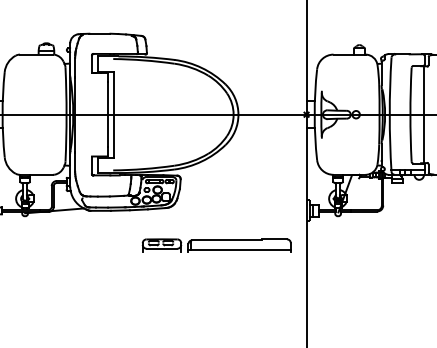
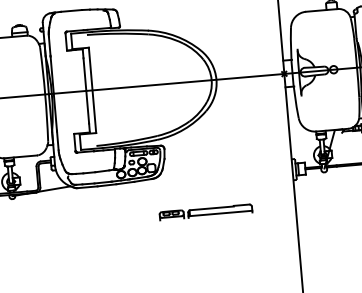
part: (216, 245) -> (205, 211), size x0.62

